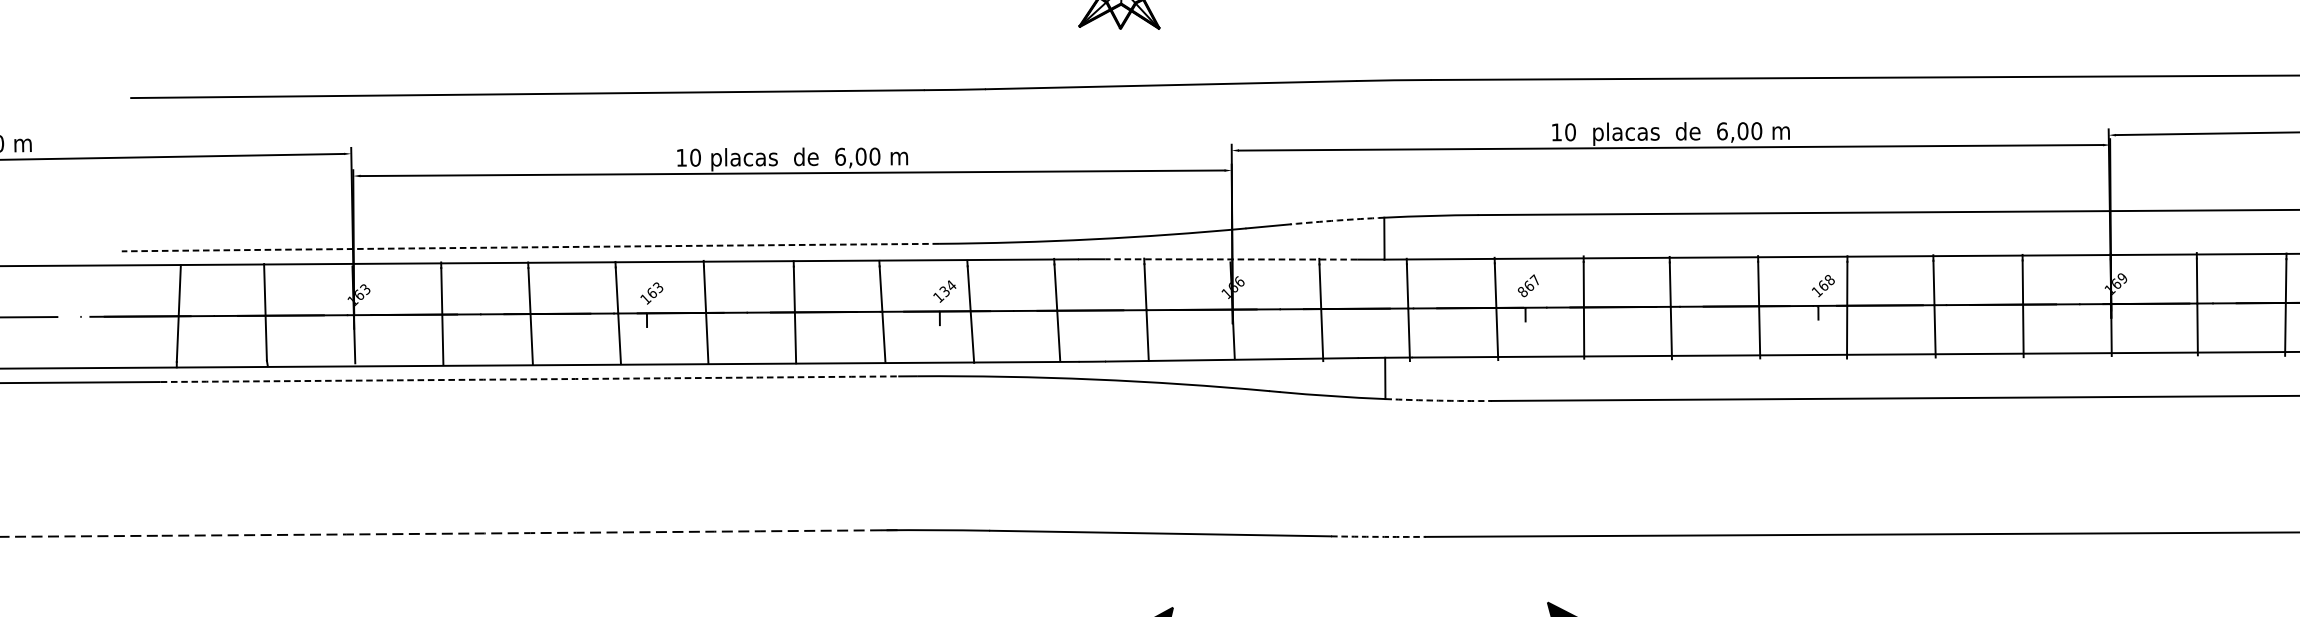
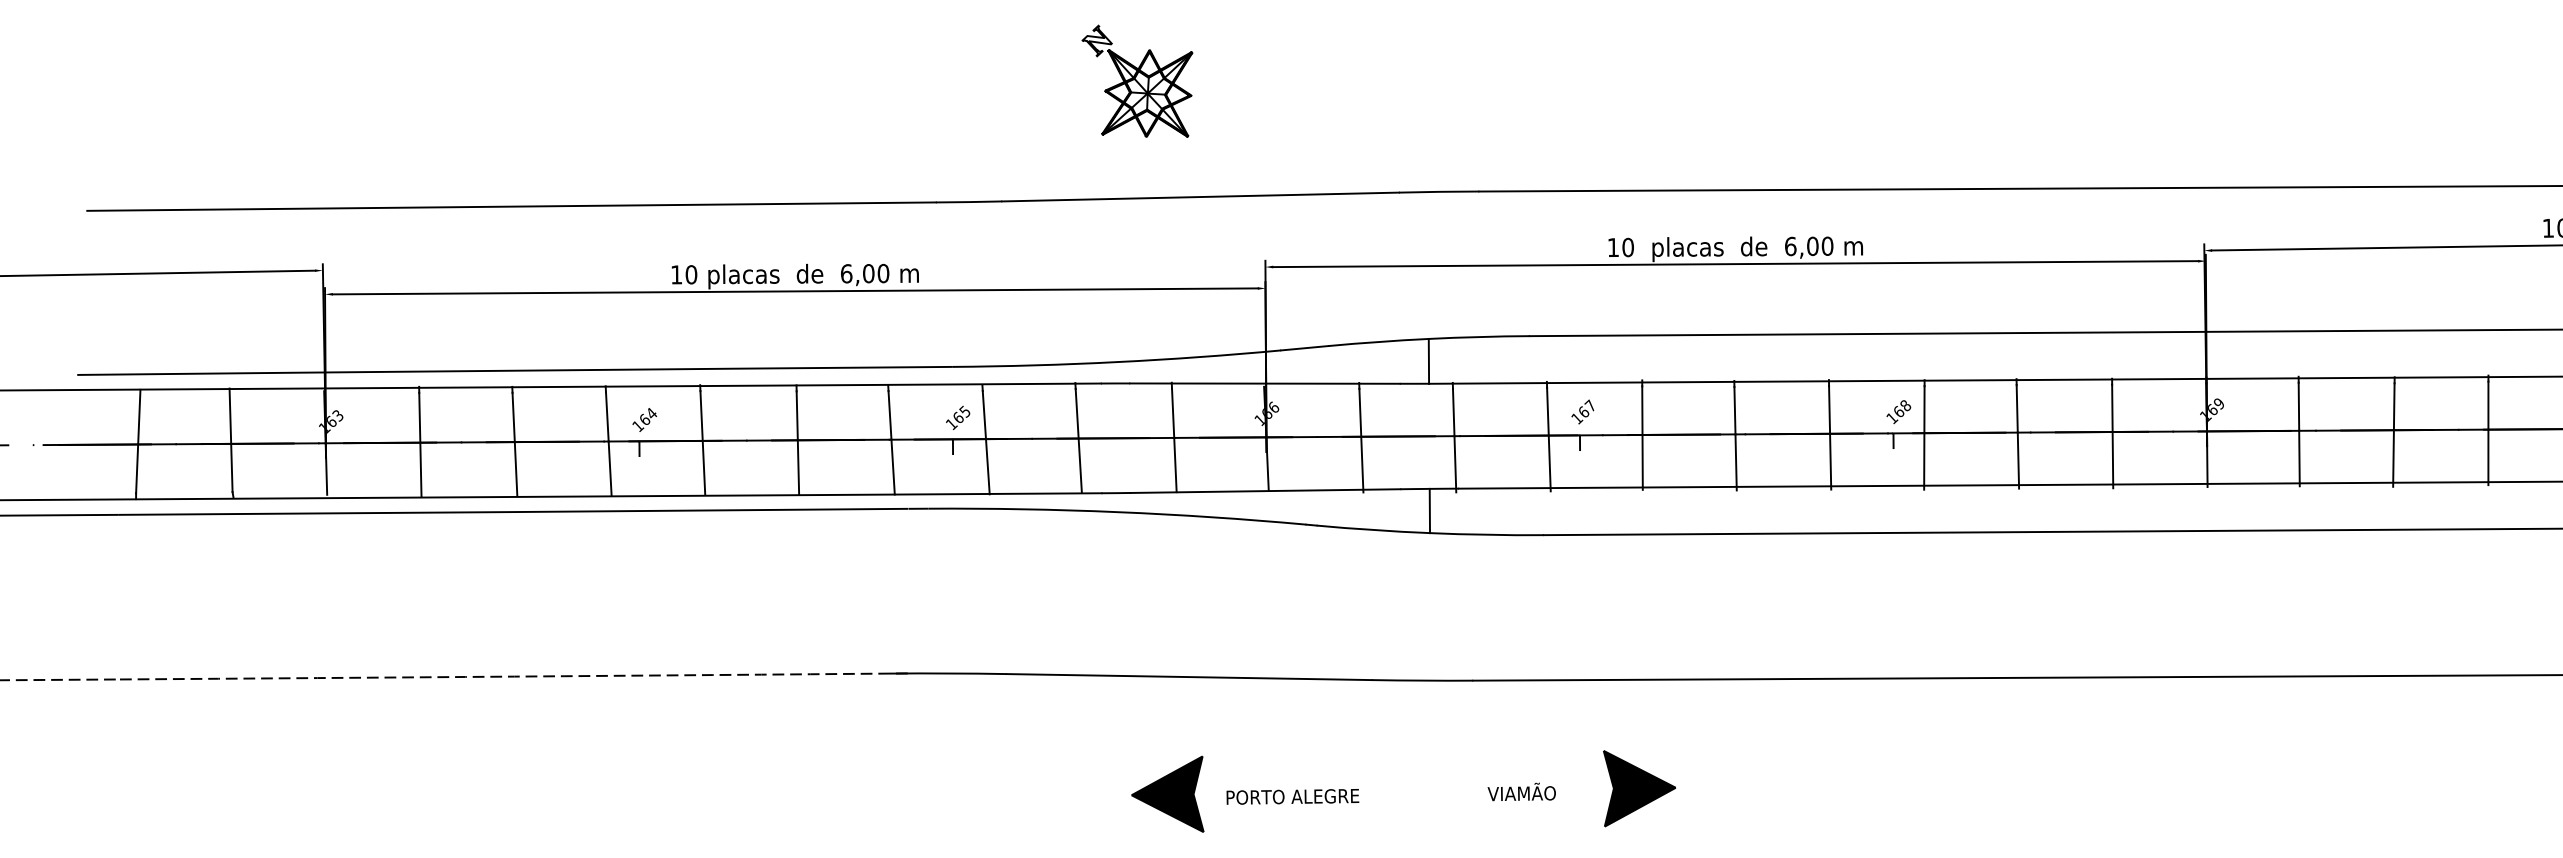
arc: (1337, 220) -> (1378, 341), dashed -> solid
arc: (530, 247) -> (514, 370), dashed -> solid
line: (1230, 259) -> (1264, 383), dashed -> solid
text: (658, 287) -> (651, 413), 163 -> 164
text: (947, 288) -> (961, 414), 134 -> 165
text: (1523, 292) -> (1577, 418), 867 -> 167
arc: (529, 379) -> (513, 512), dashed -> solid
arc: (1438, 400) -> (1486, 534), dashed -> solid
arc: (1378, 536) -> (1422, 680), dashed -> solid

